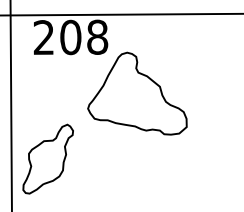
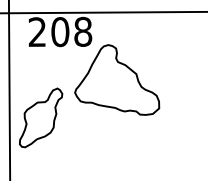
part: (47, 158) -> (40, 117), moved

